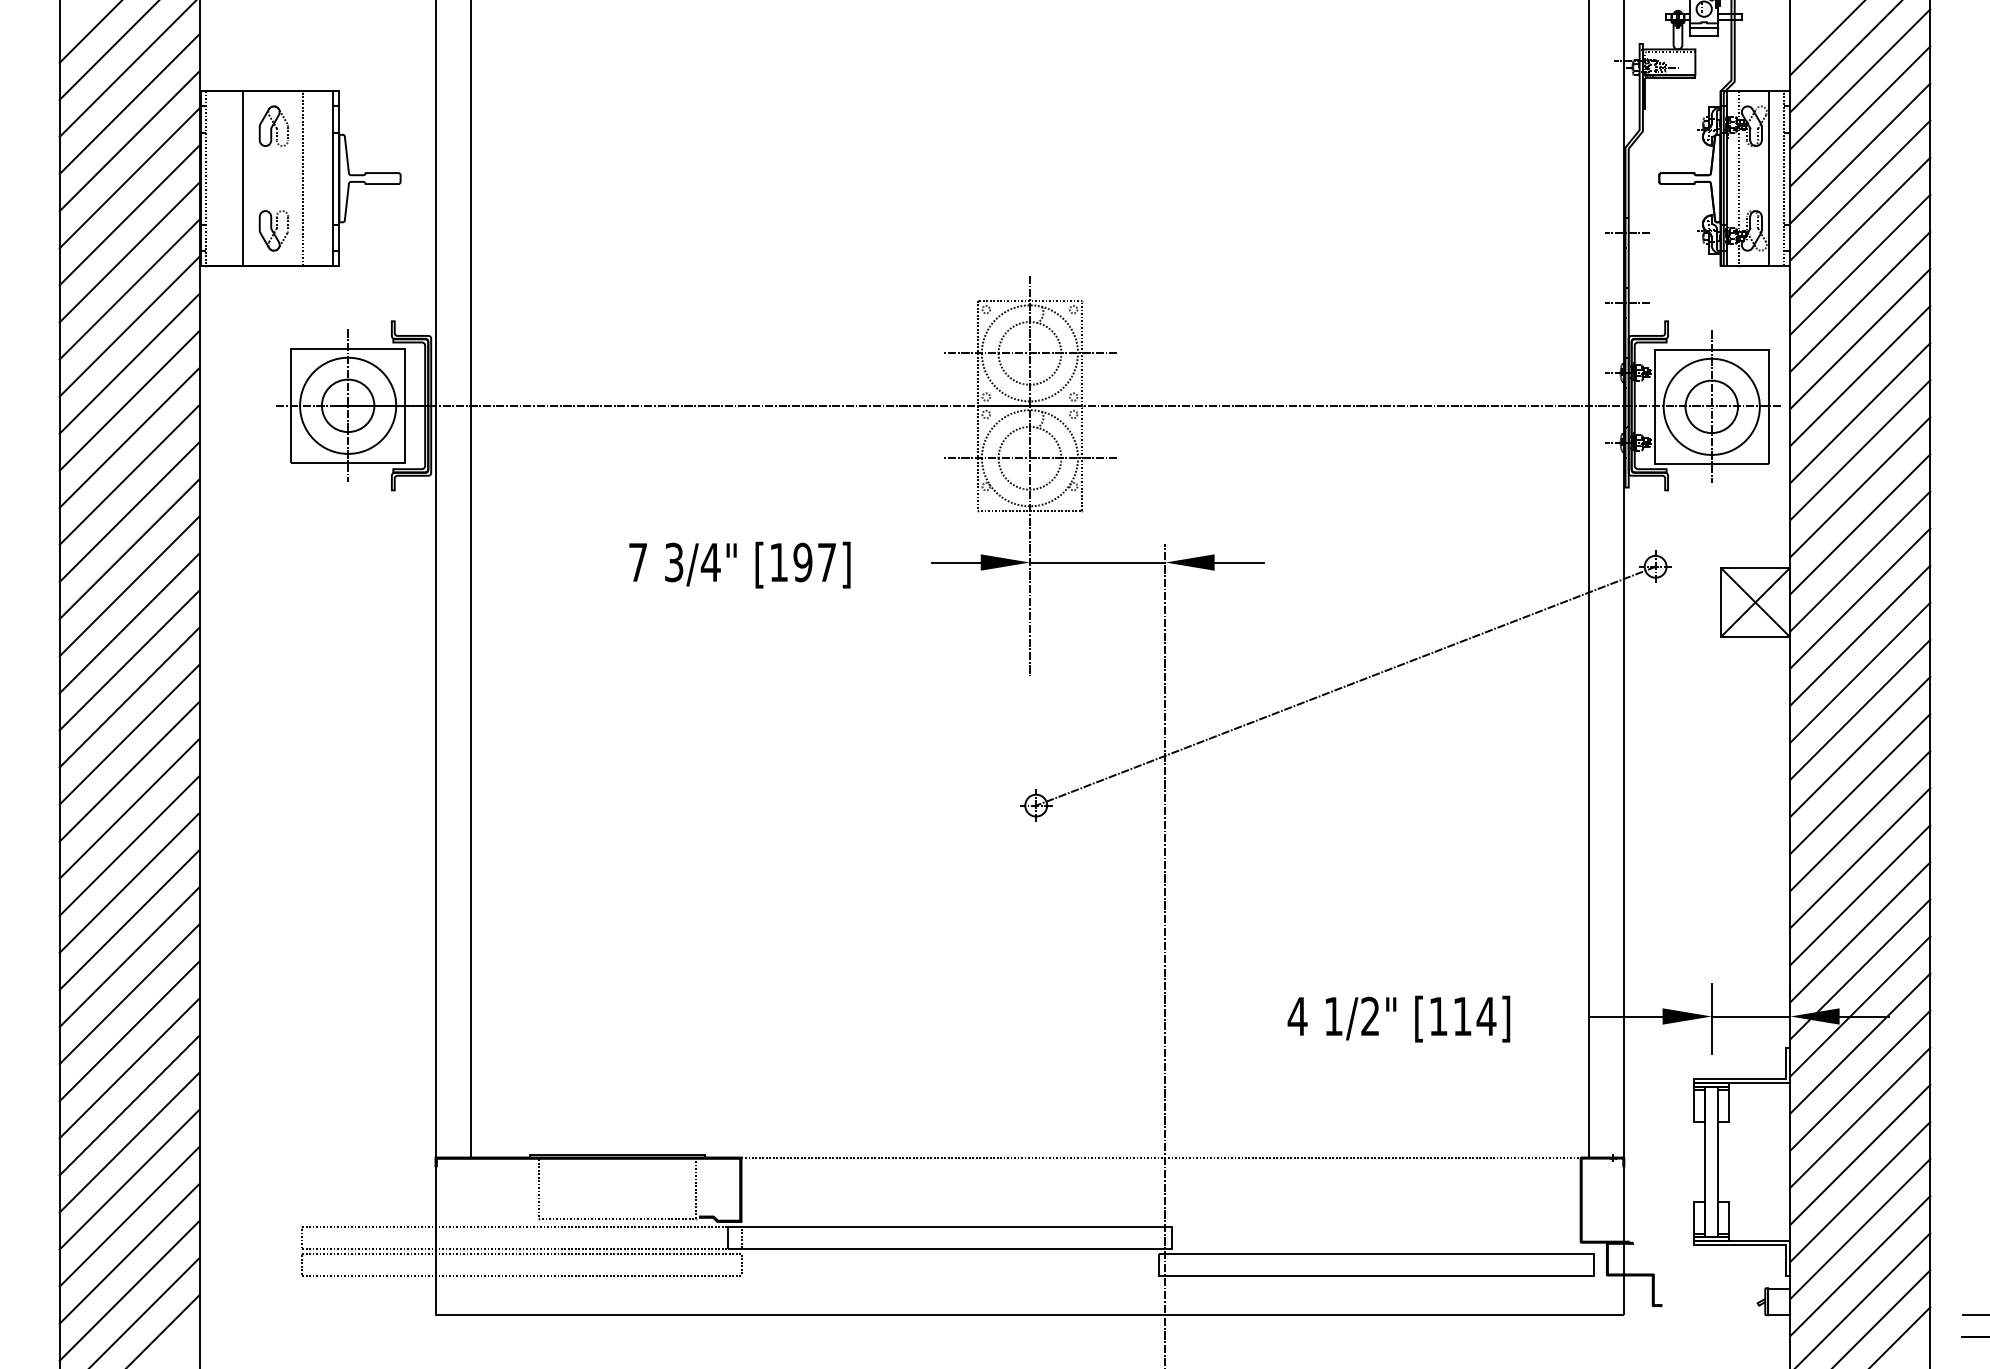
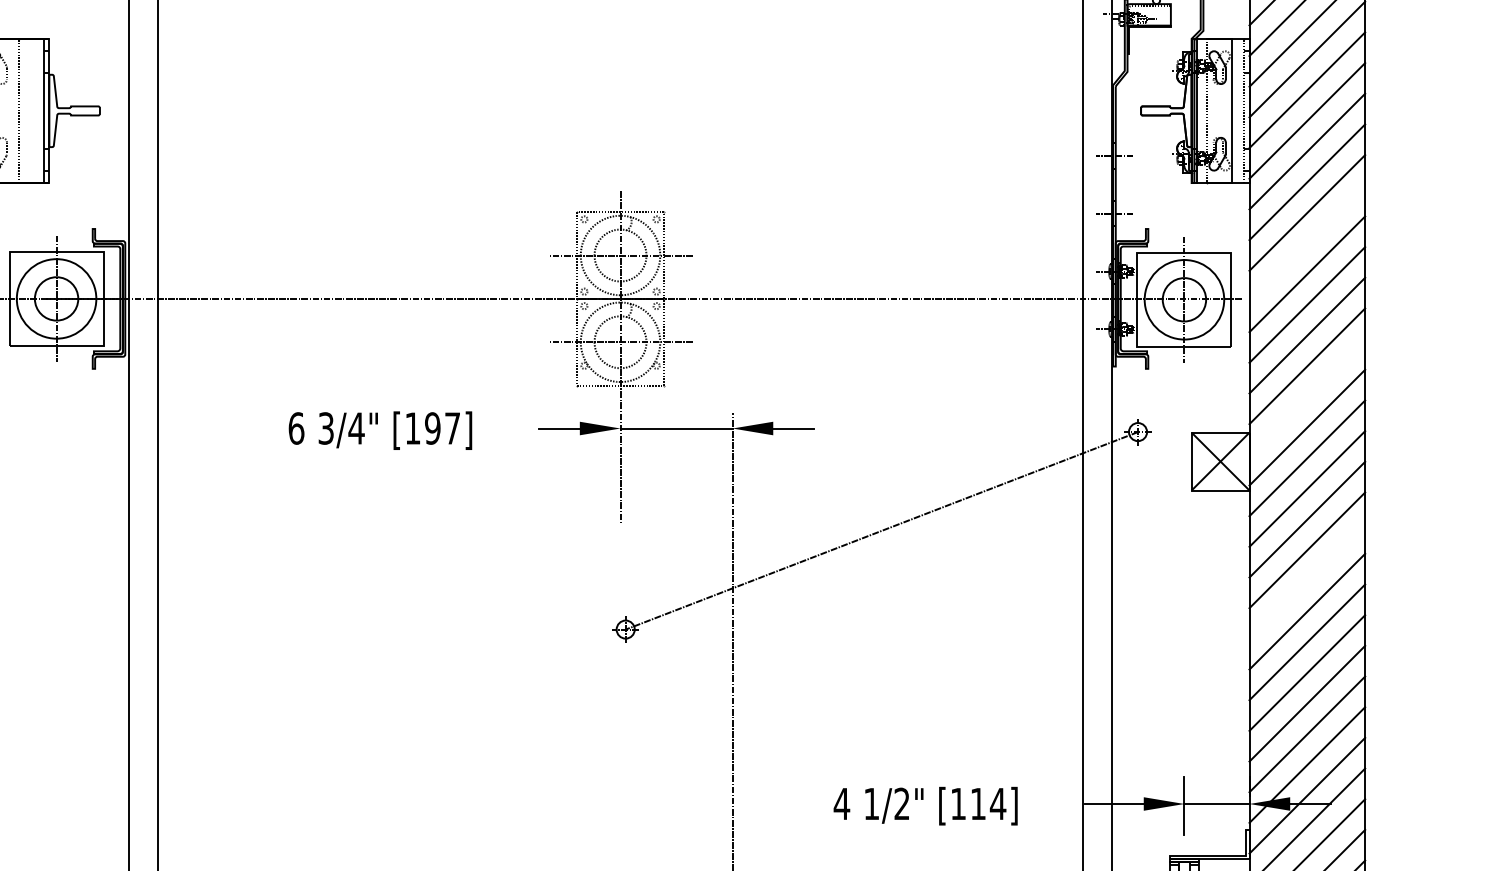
line: (1860, 338) -> (1307, 243), removed
line: (1860, 524) -> (1307, 397), removed
text: (637, 562) -> (295, 428), 7 -> 6
line: (1860, 746) -> (1307, 580), removed

